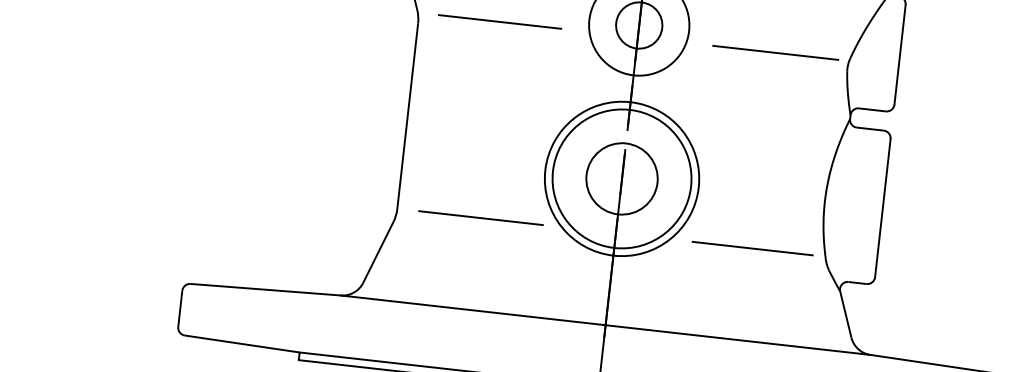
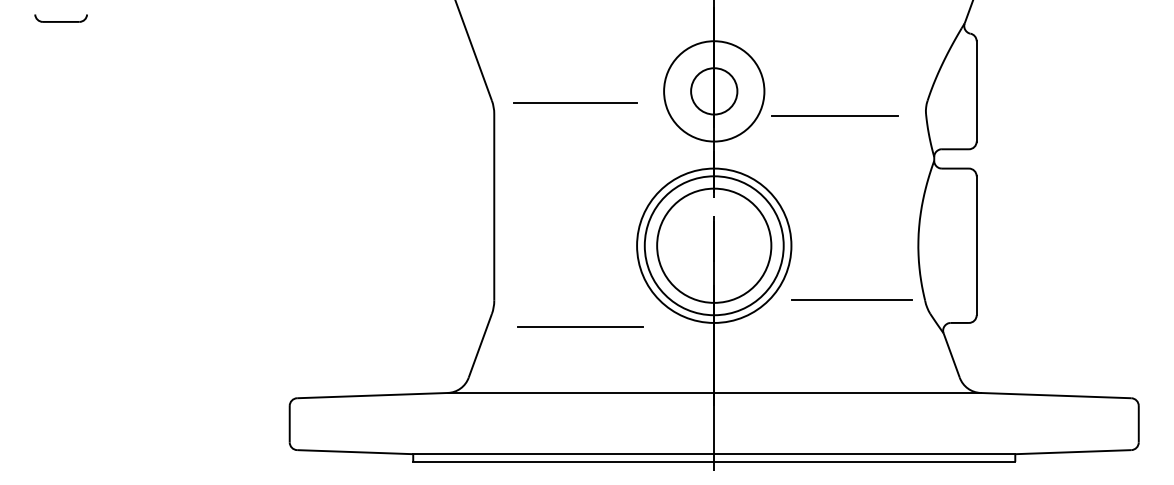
line: (775, 51) -> (834, 115), moved
circle: (621, 178) -> (713, 245), size x1.6
line: (481, 217) -> (580, 326), moved

